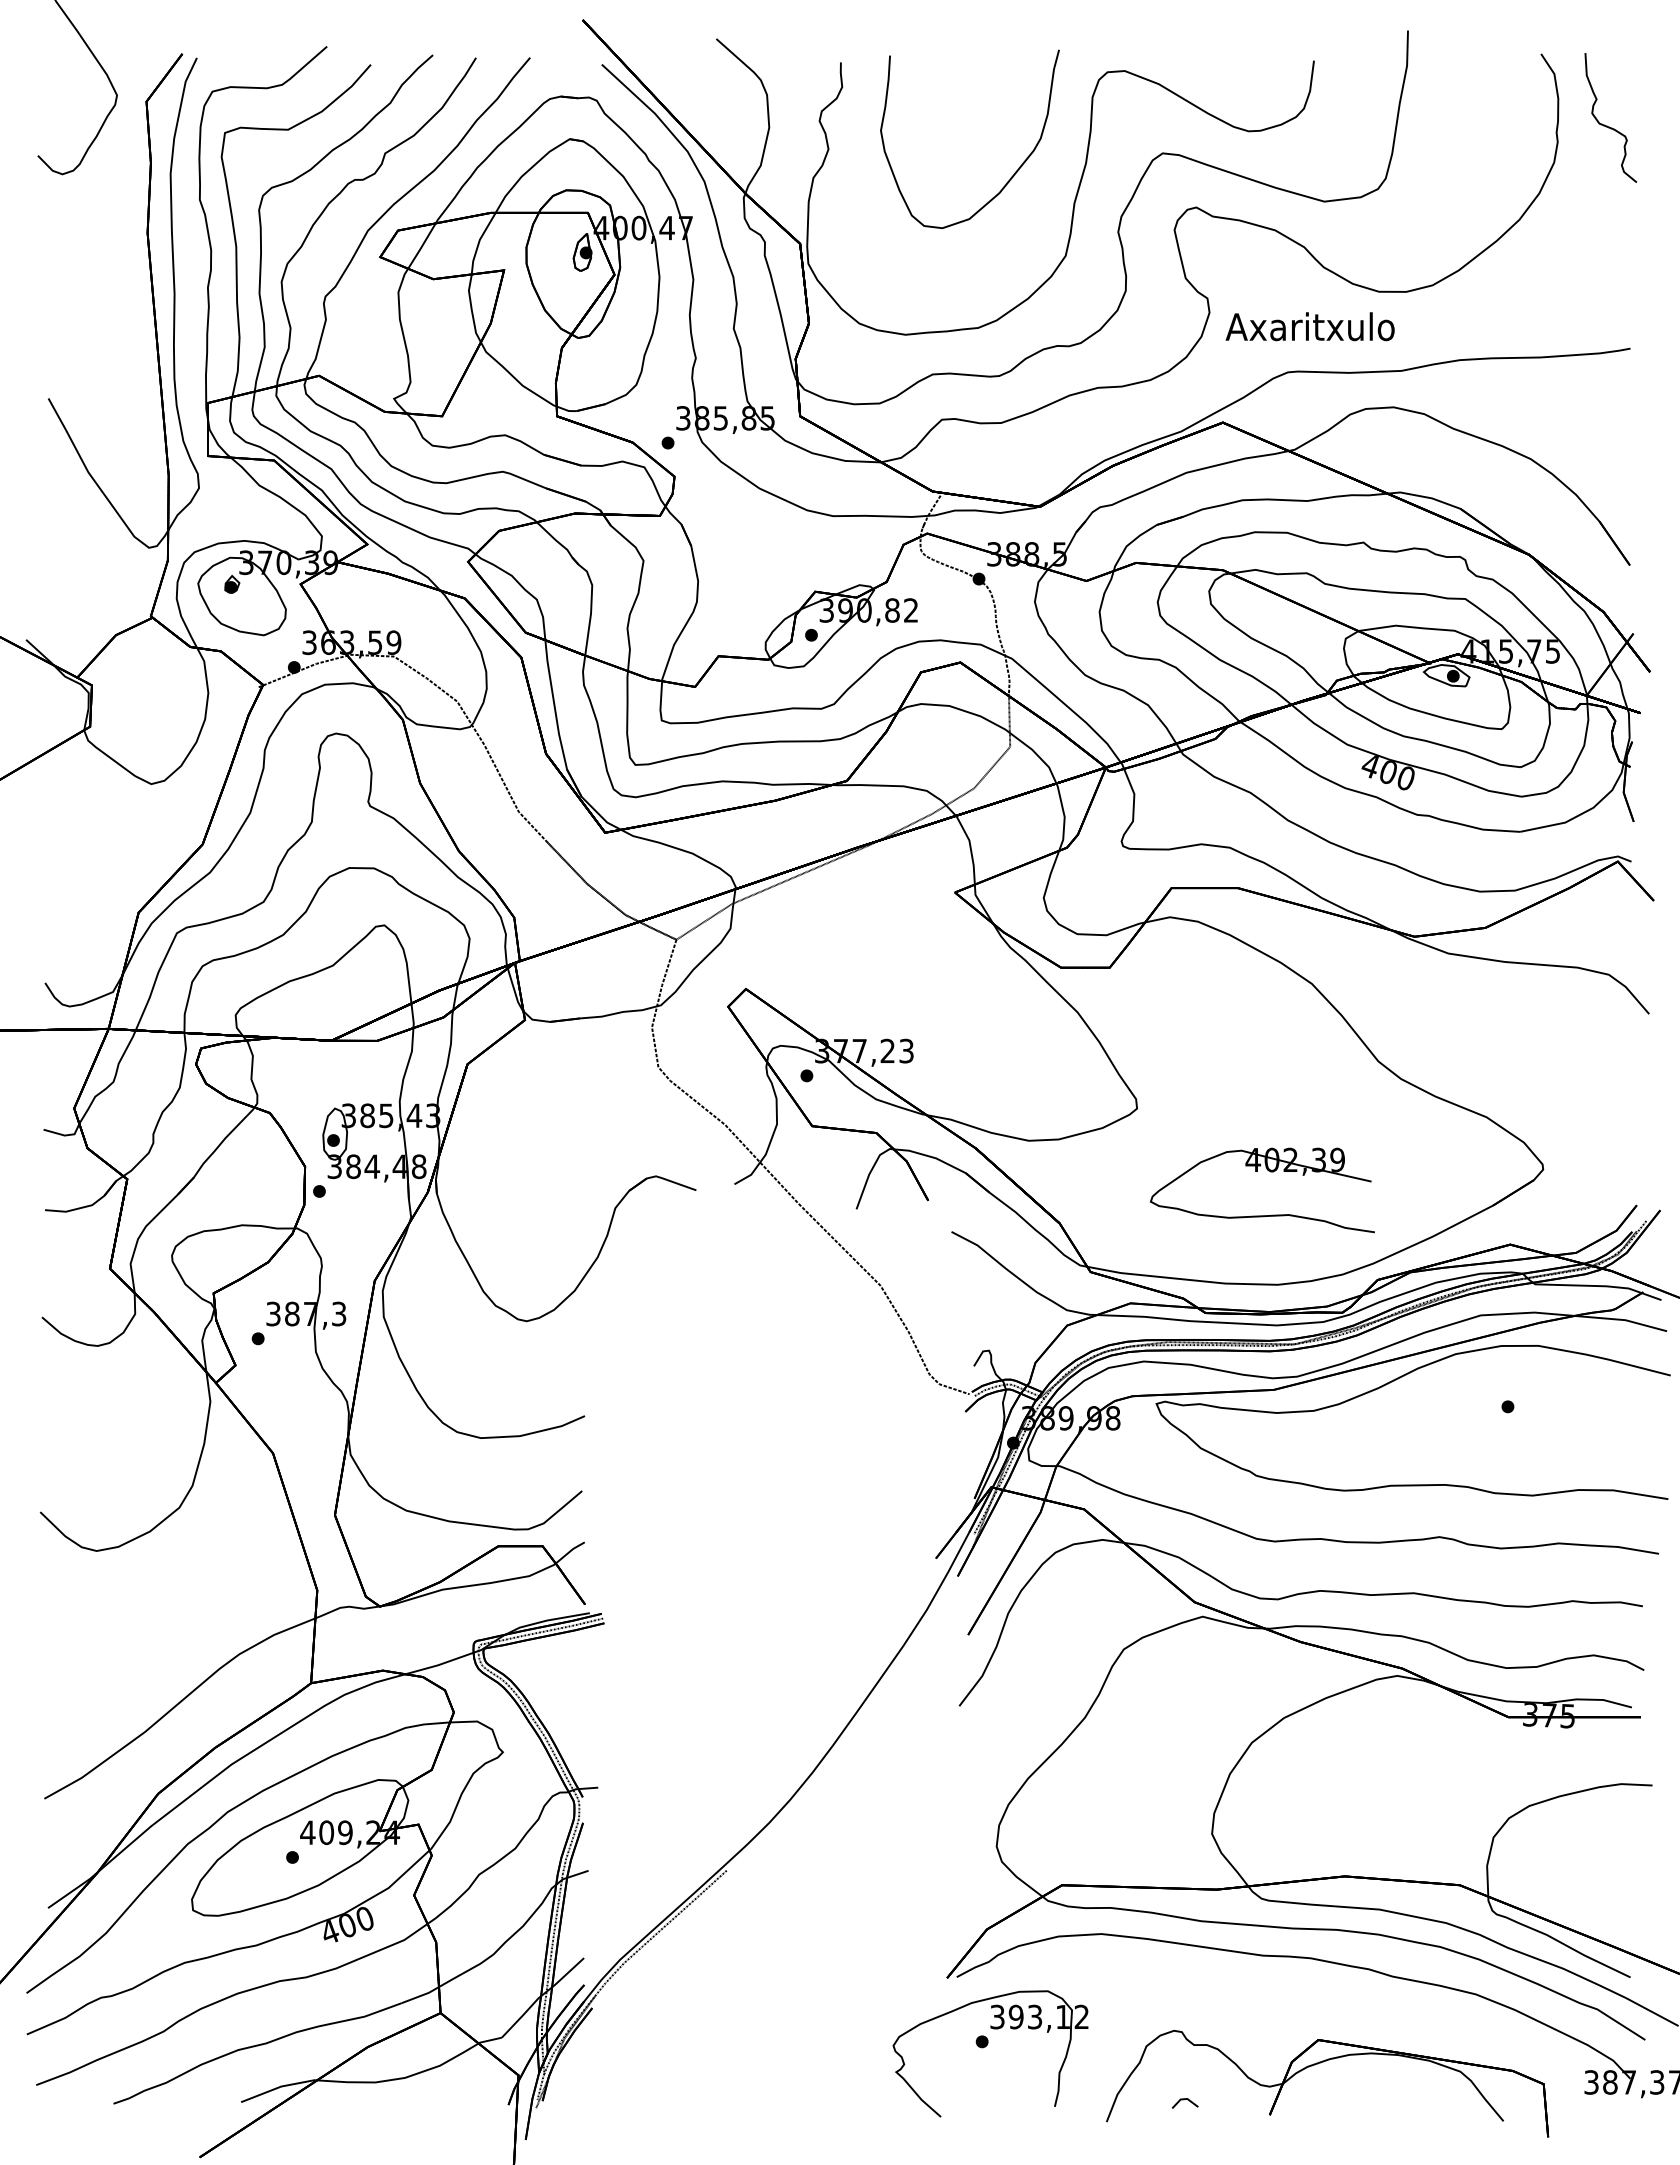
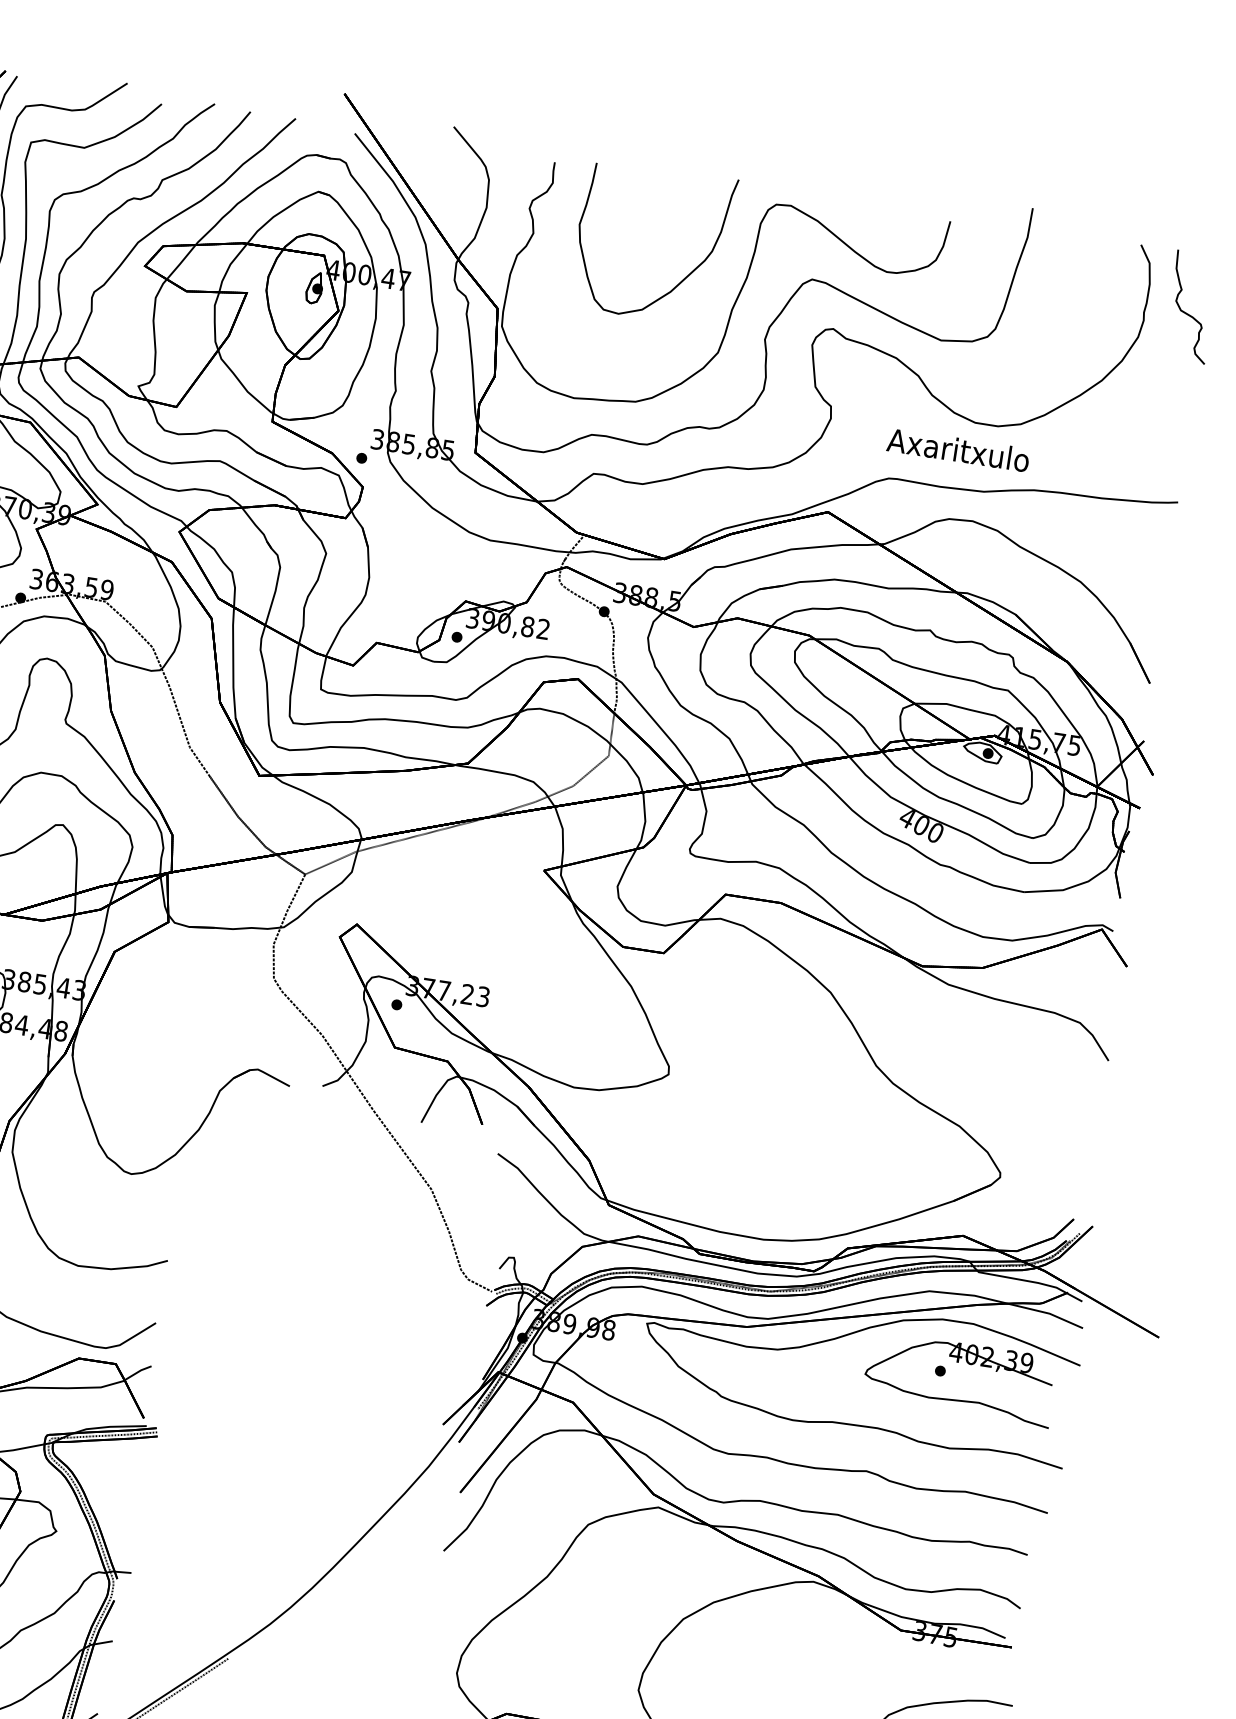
text: (1309, 326) -> (957, 449), moved
part: (1257, 1171) -> (958, 1362), moved

